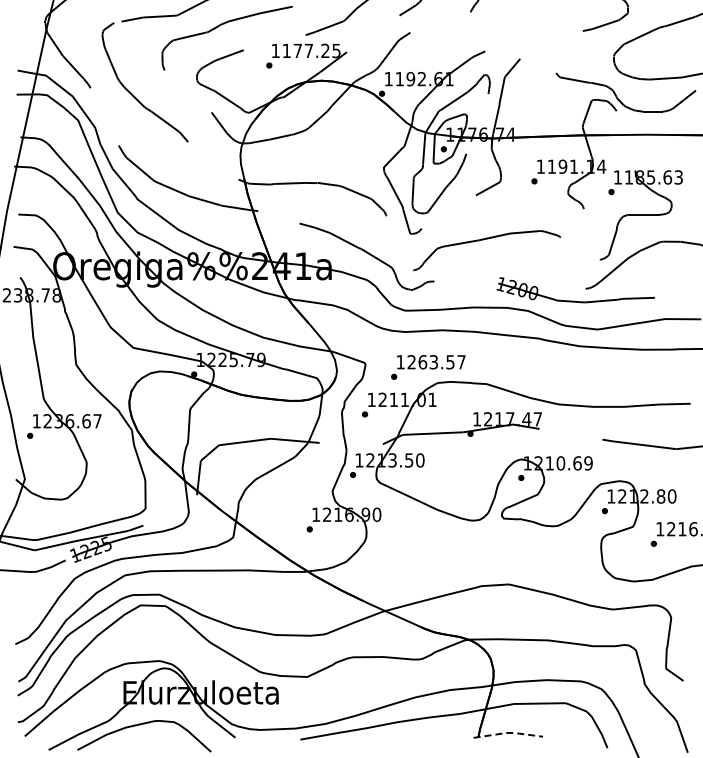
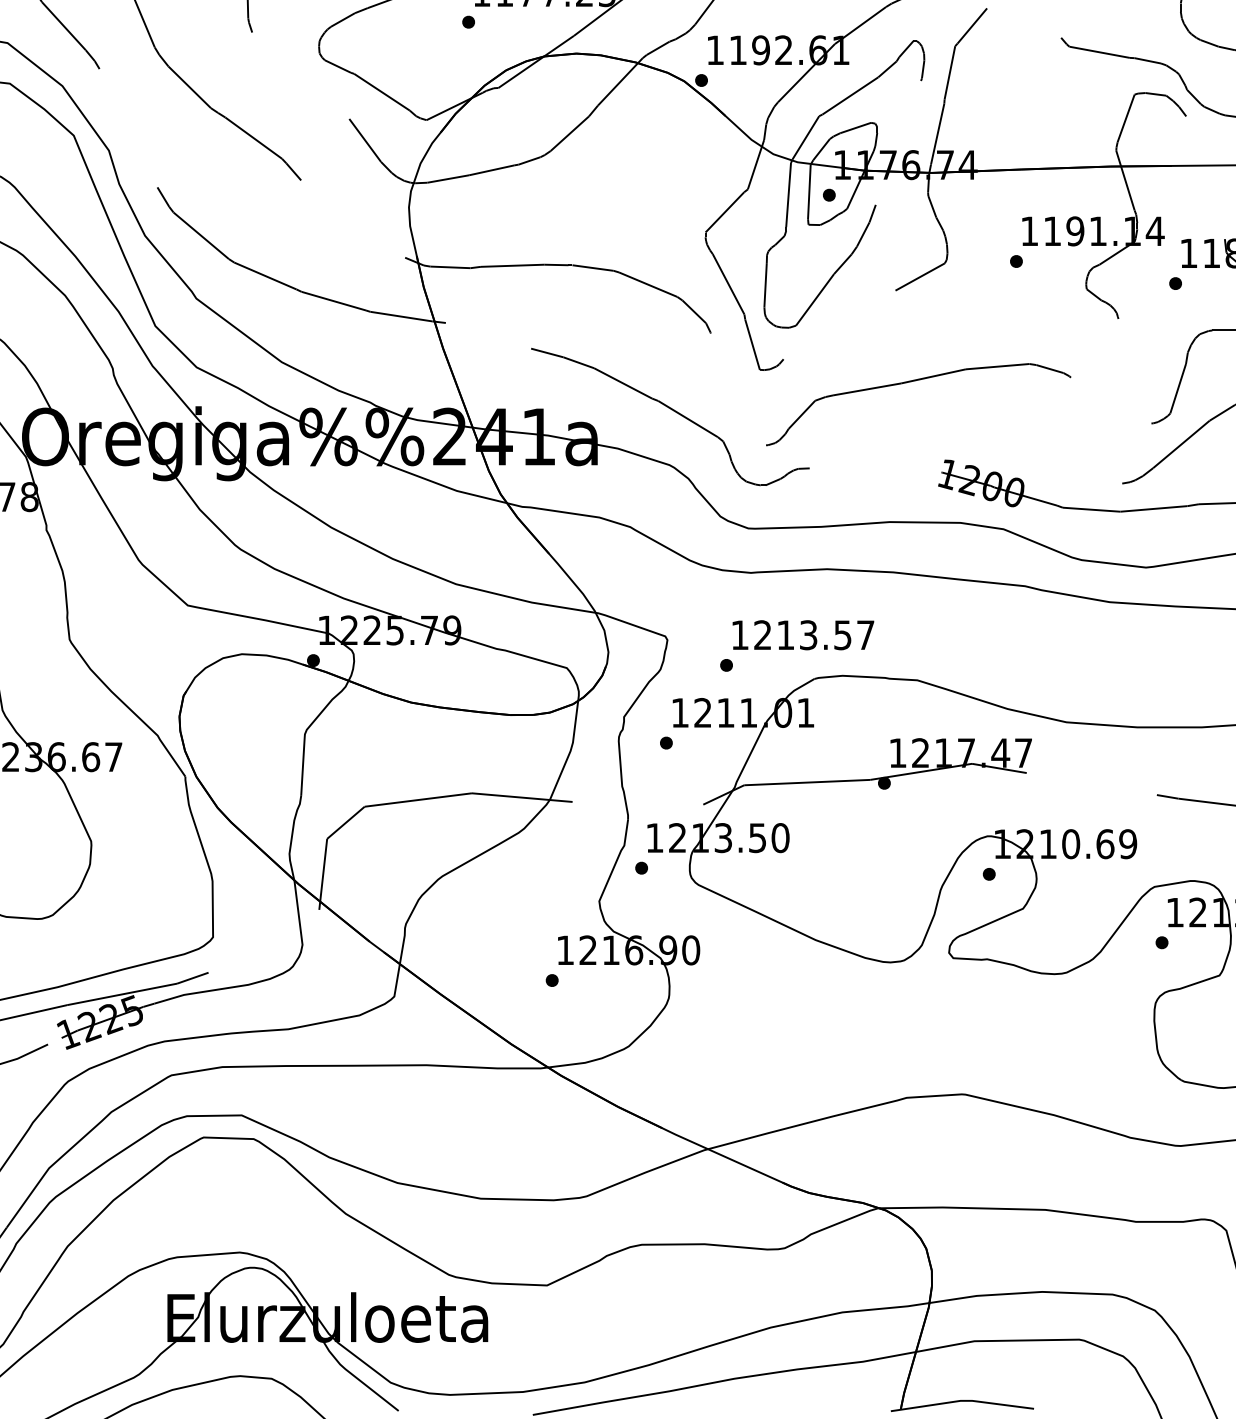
text: (422, 362) -> (785, 635), 1263.57 -> 1213.57
line: (508, 732) -> (962, 1400), dashed -> solid

